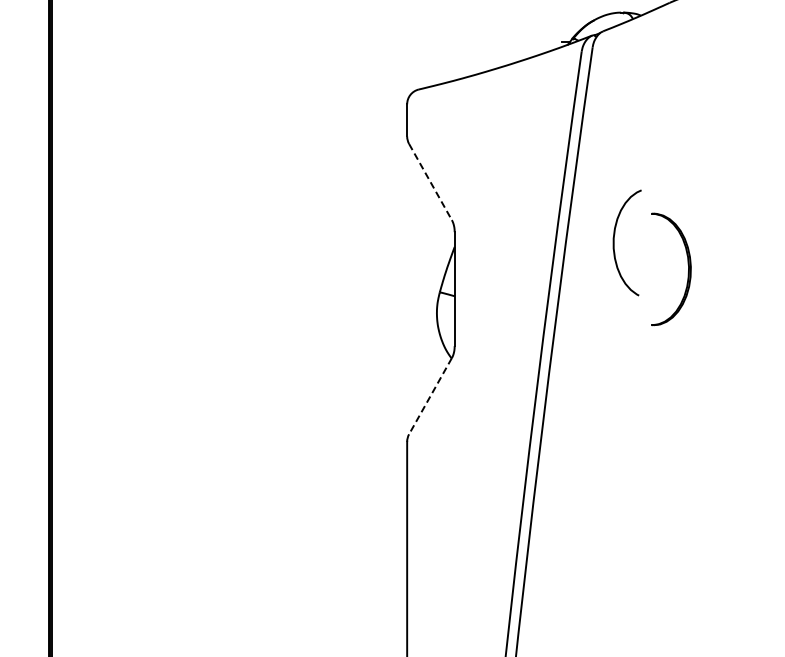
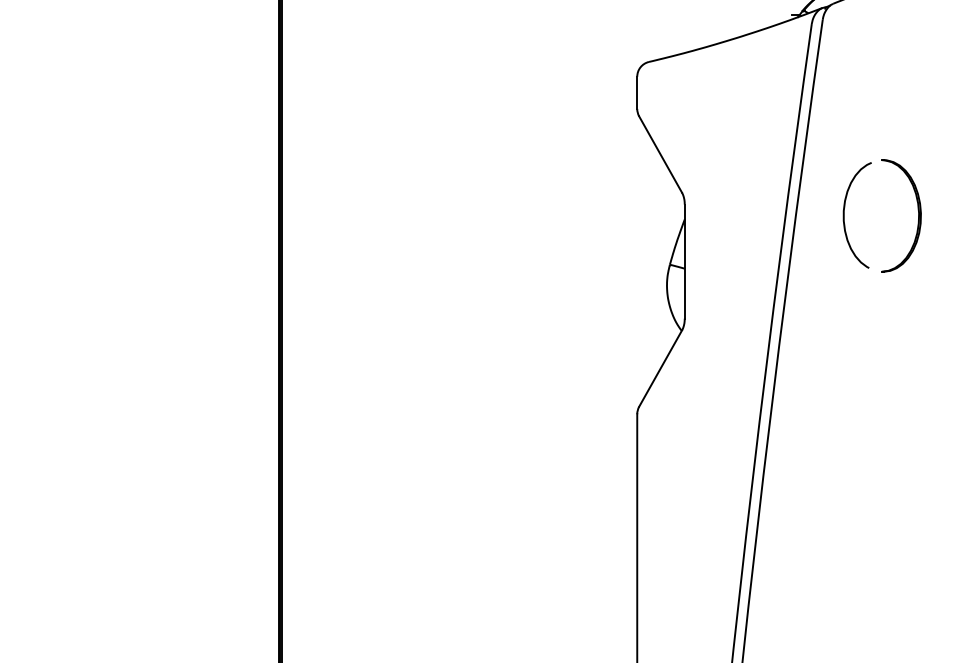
line: (430, 182) -> (660, 154), dashed -> solid
part: (687, 264) -> (917, 210), moved
line: (430, 396) -> (660, 368), dashed -> solid

